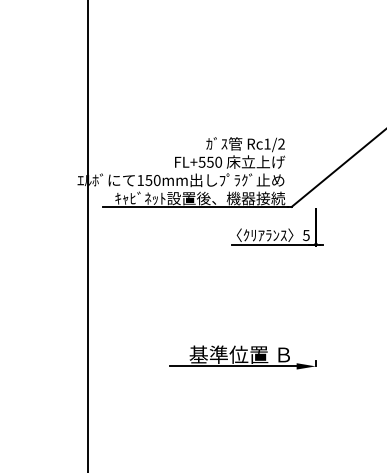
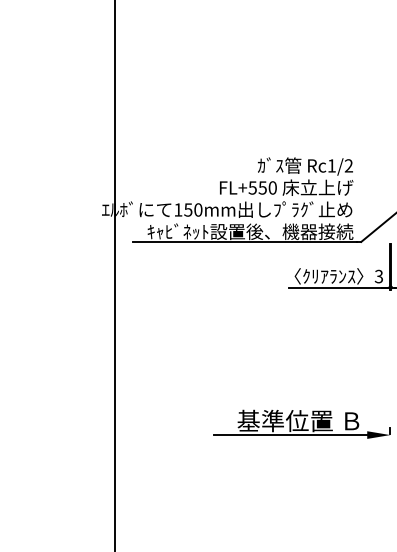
text: (306, 234) -> (379, 275), 5 -> 3

